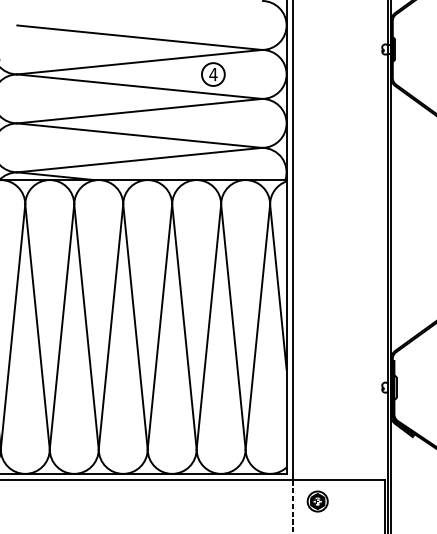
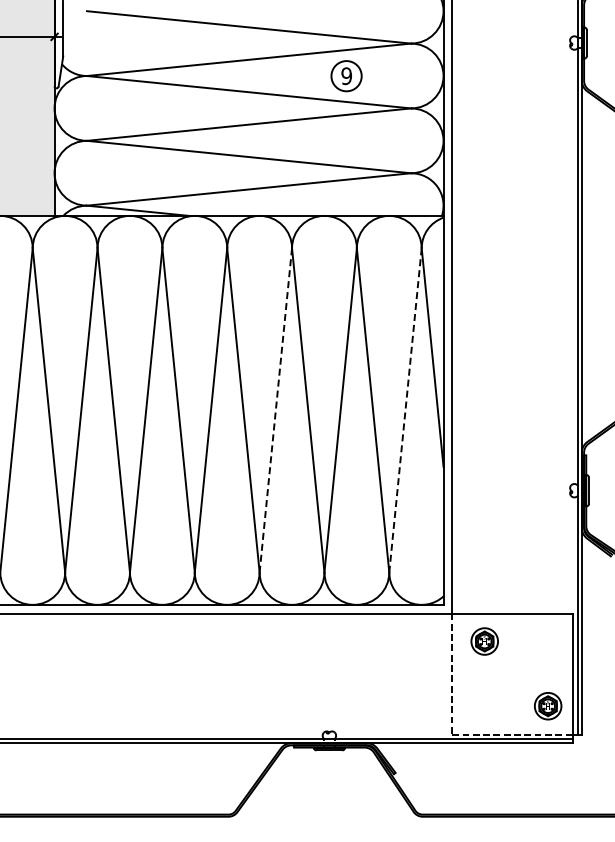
text: (213, 74) -> (346, 76), 4 -> 9
line: (159, 327) -> (275, 410), solid -> dashed
line: (257, 327) -> (405, 410), solid -> dashed

